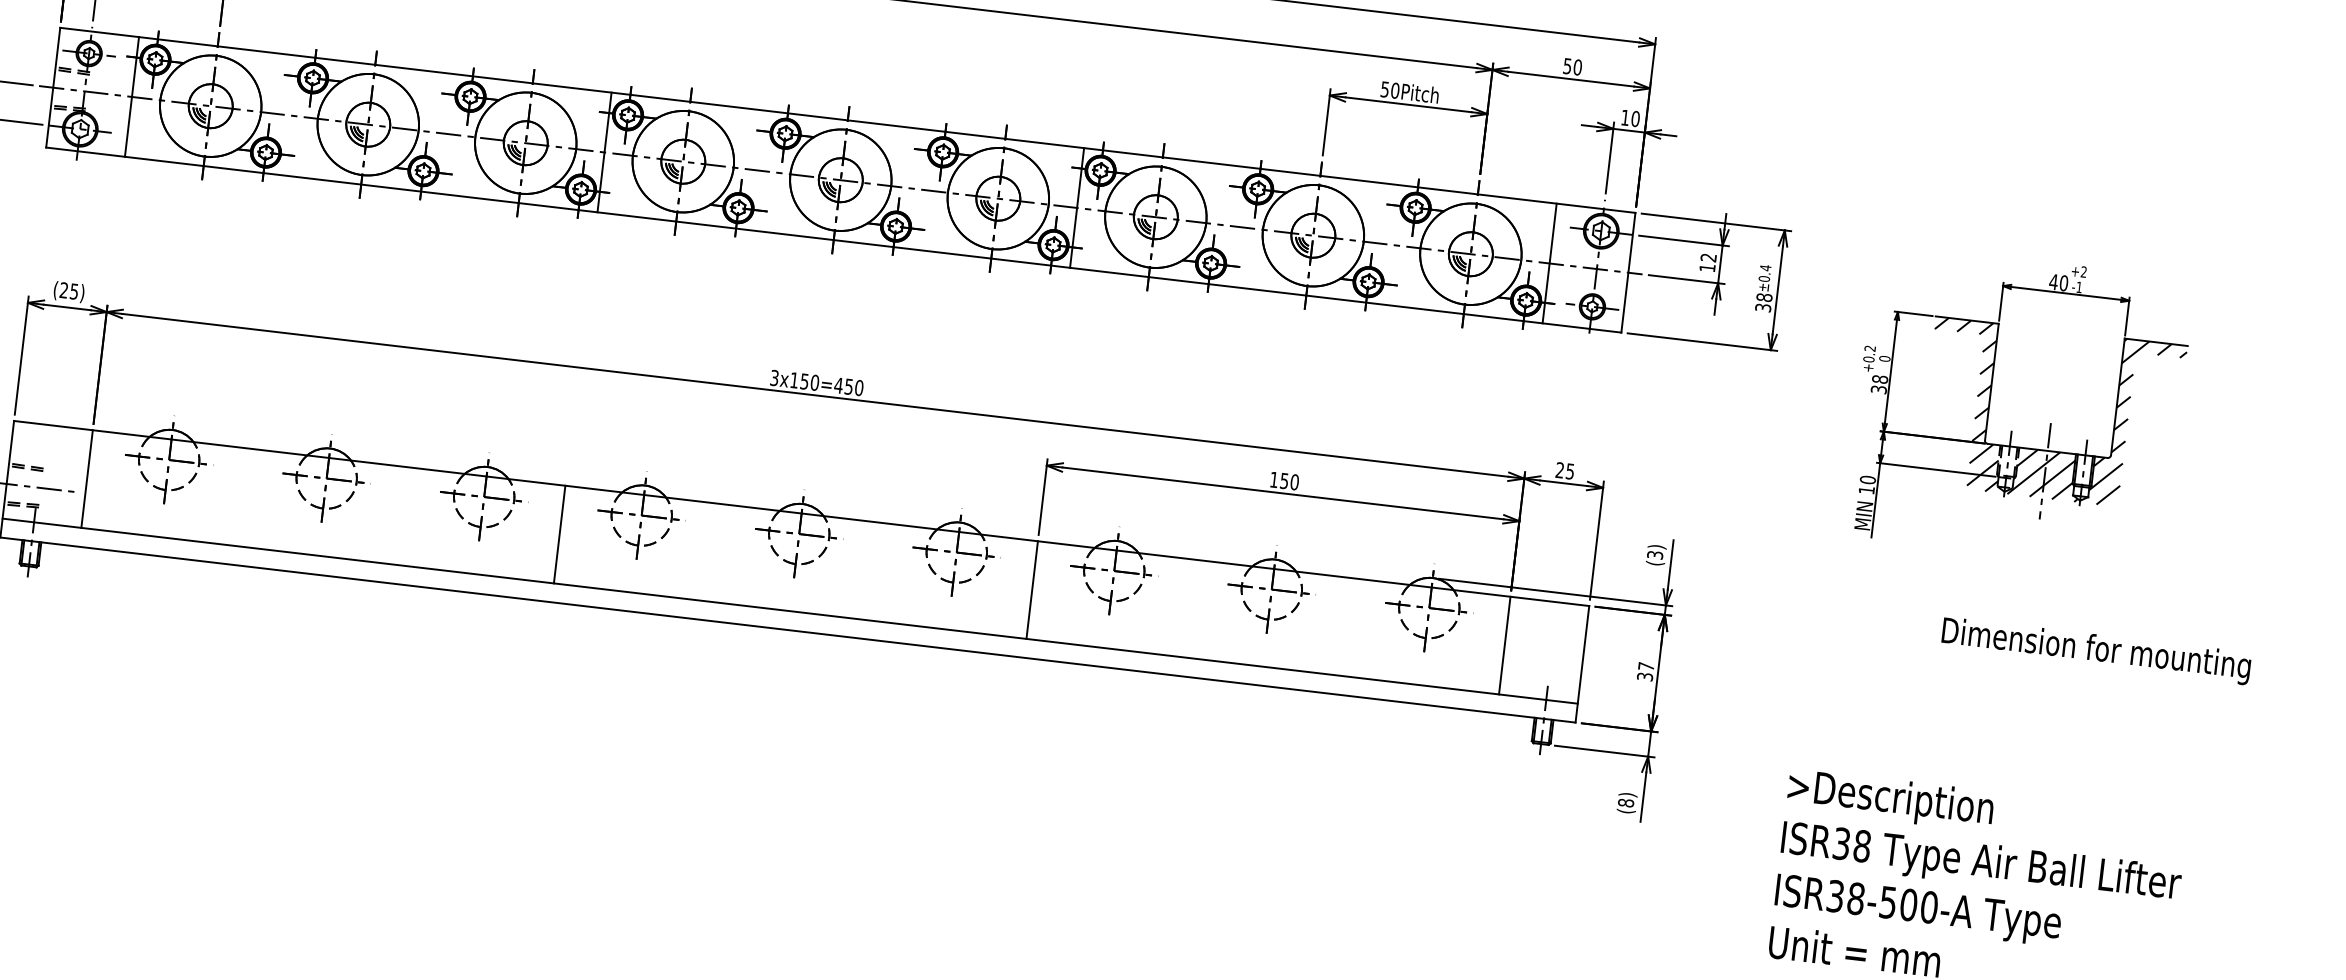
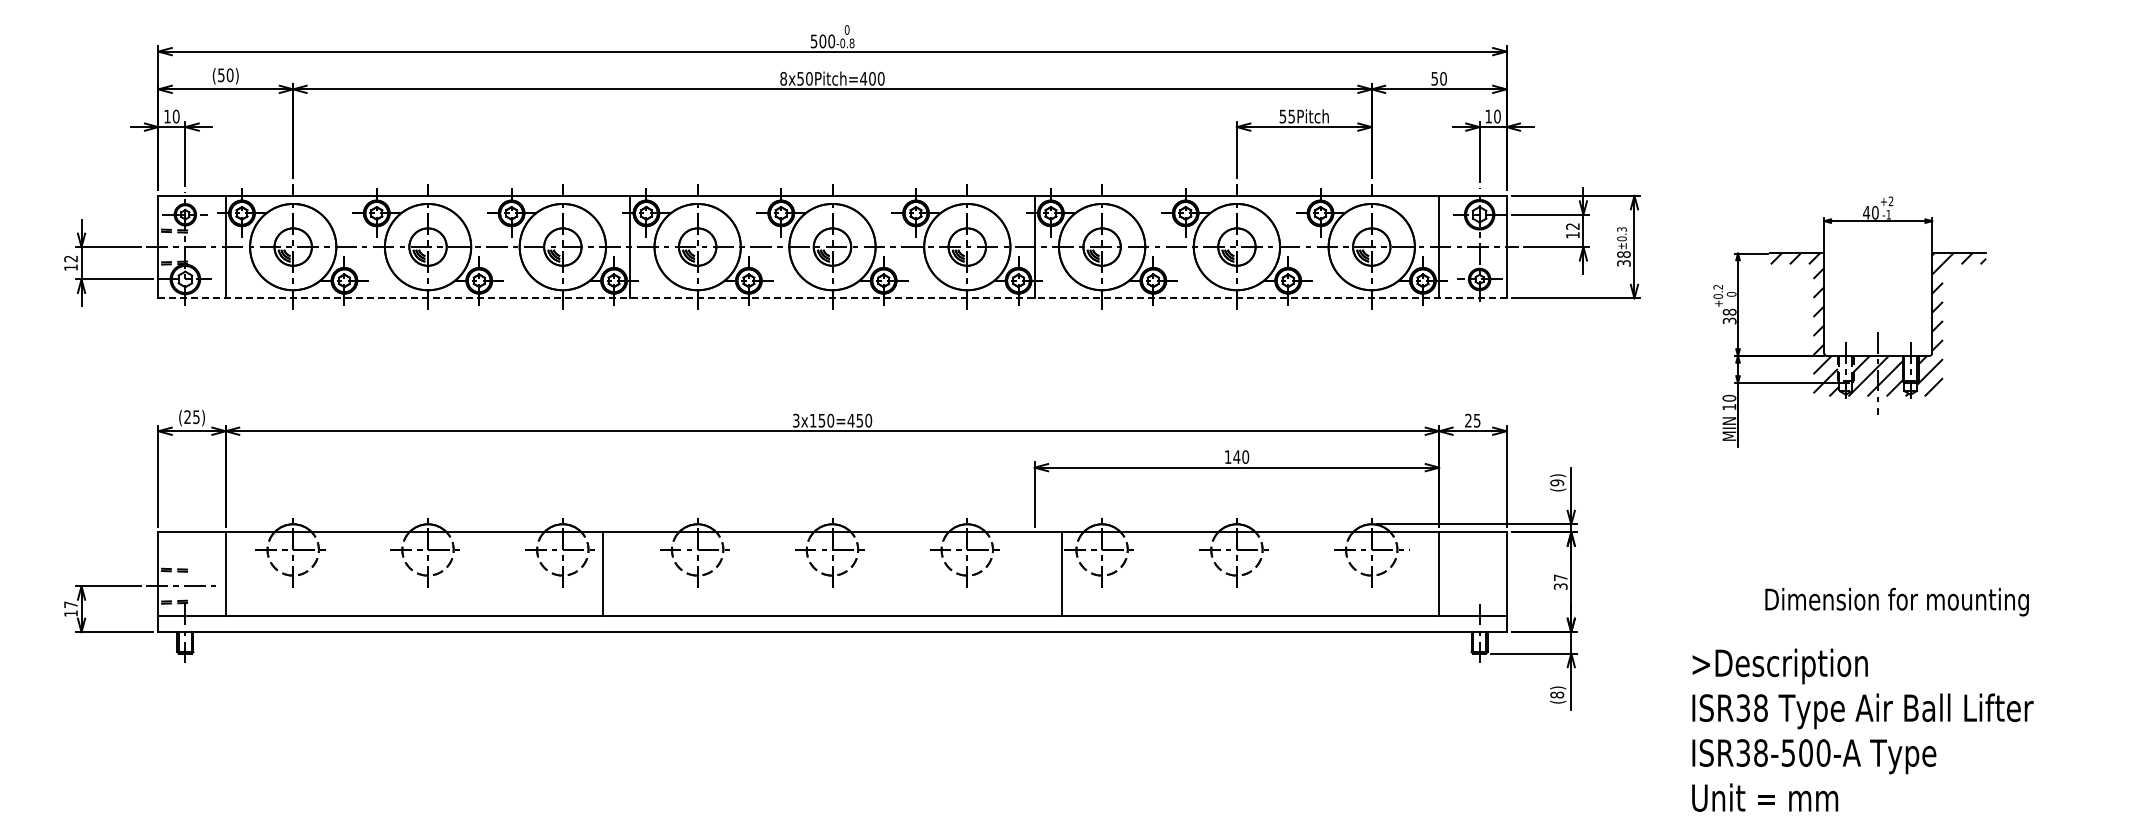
text: (1395, 90) -> (1291, 116), 50Pitch -> 55Pitch
line: (832, 240) -> (831, 298), solid -> dashed
text: (1765, 267) -> (1621, 229), ±0.4 -> ±0.3
text: (1283, 481) -> (1236, 457), 150 -> 140
line: (560, 533) -> (603, 573), moved
text: (1654, 554) -> (1556, 482), (3) -> (9)
line: (1032, 589) -> (1061, 573), moved
text: (2095, 650) -> (1896, 601), moved

